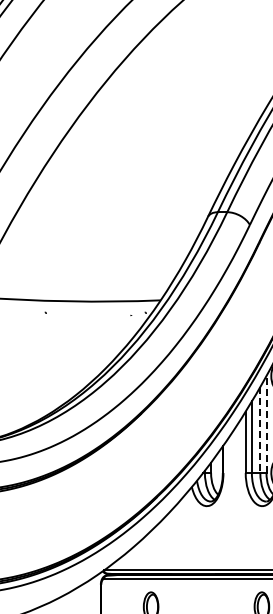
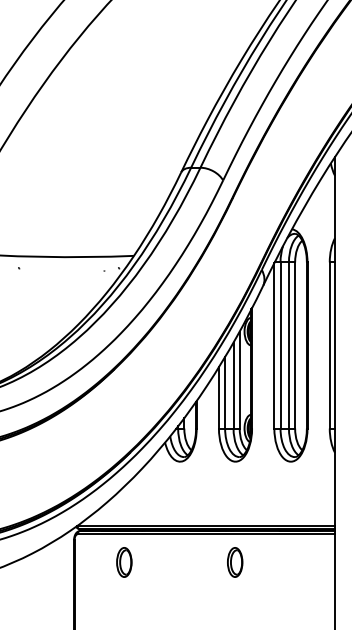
line: (266, 424) -> (239, 380), dashed -> solid
line: (260, 430) -> (233, 386), dashed -> solid

